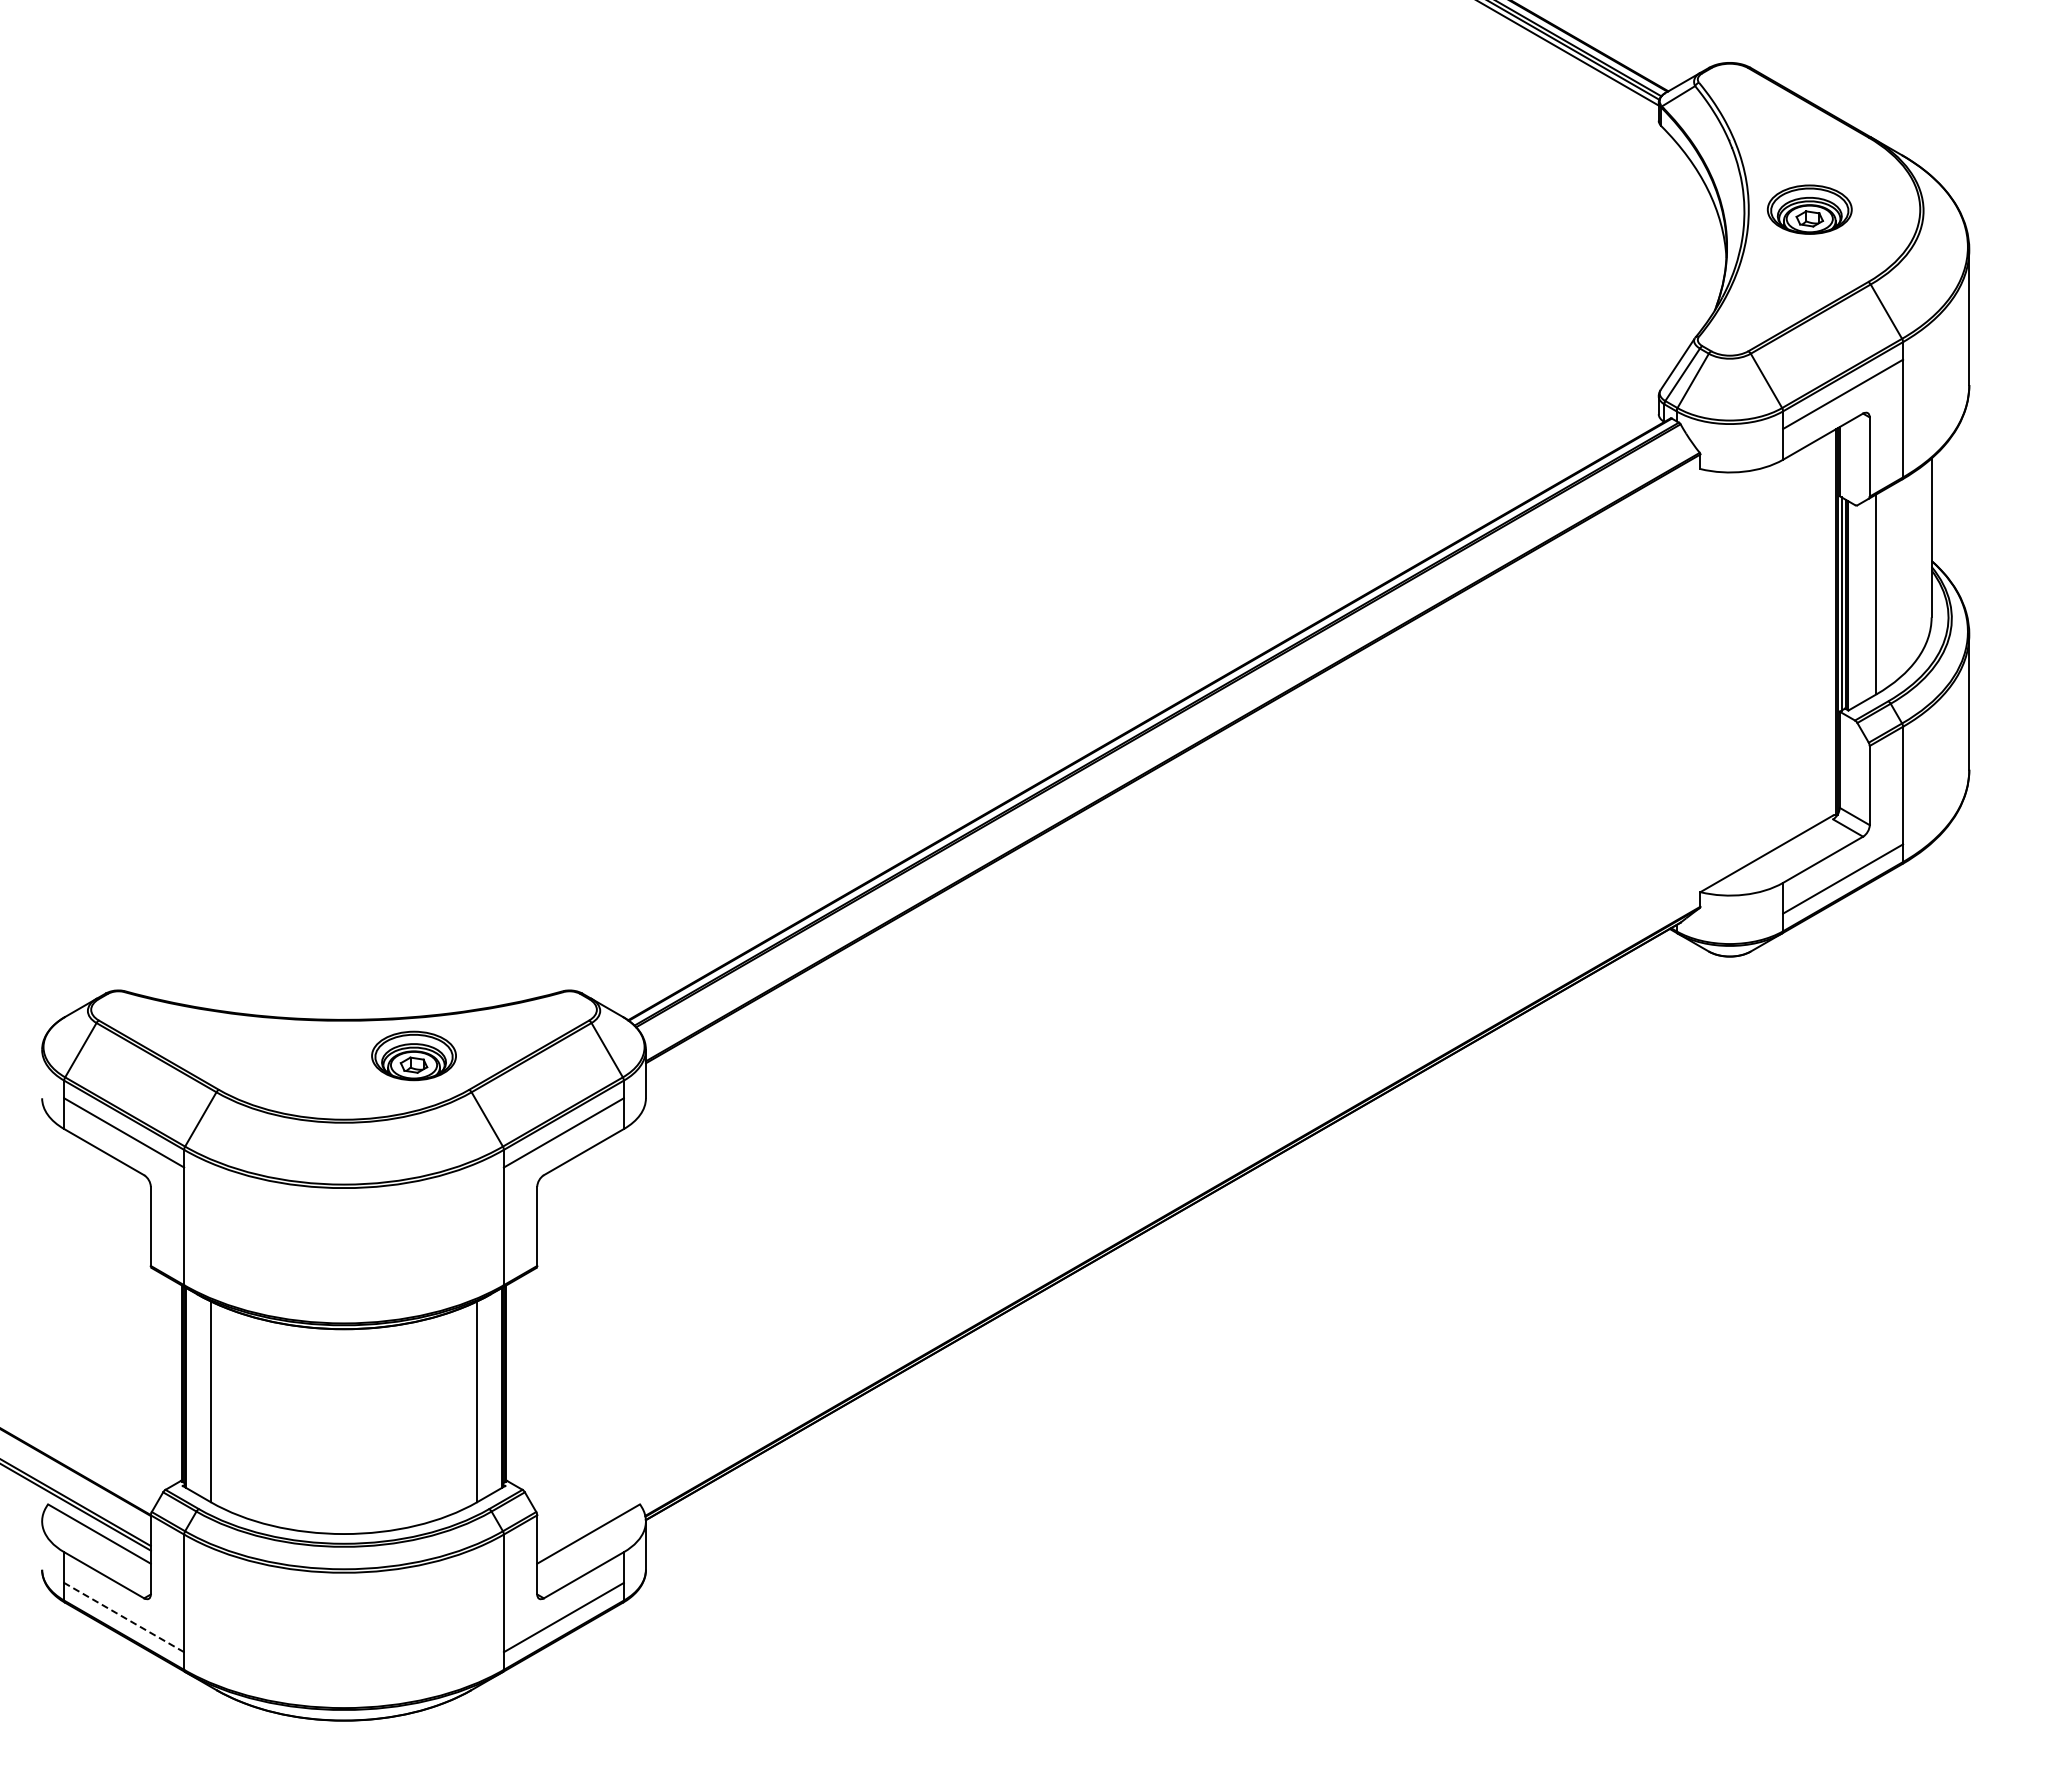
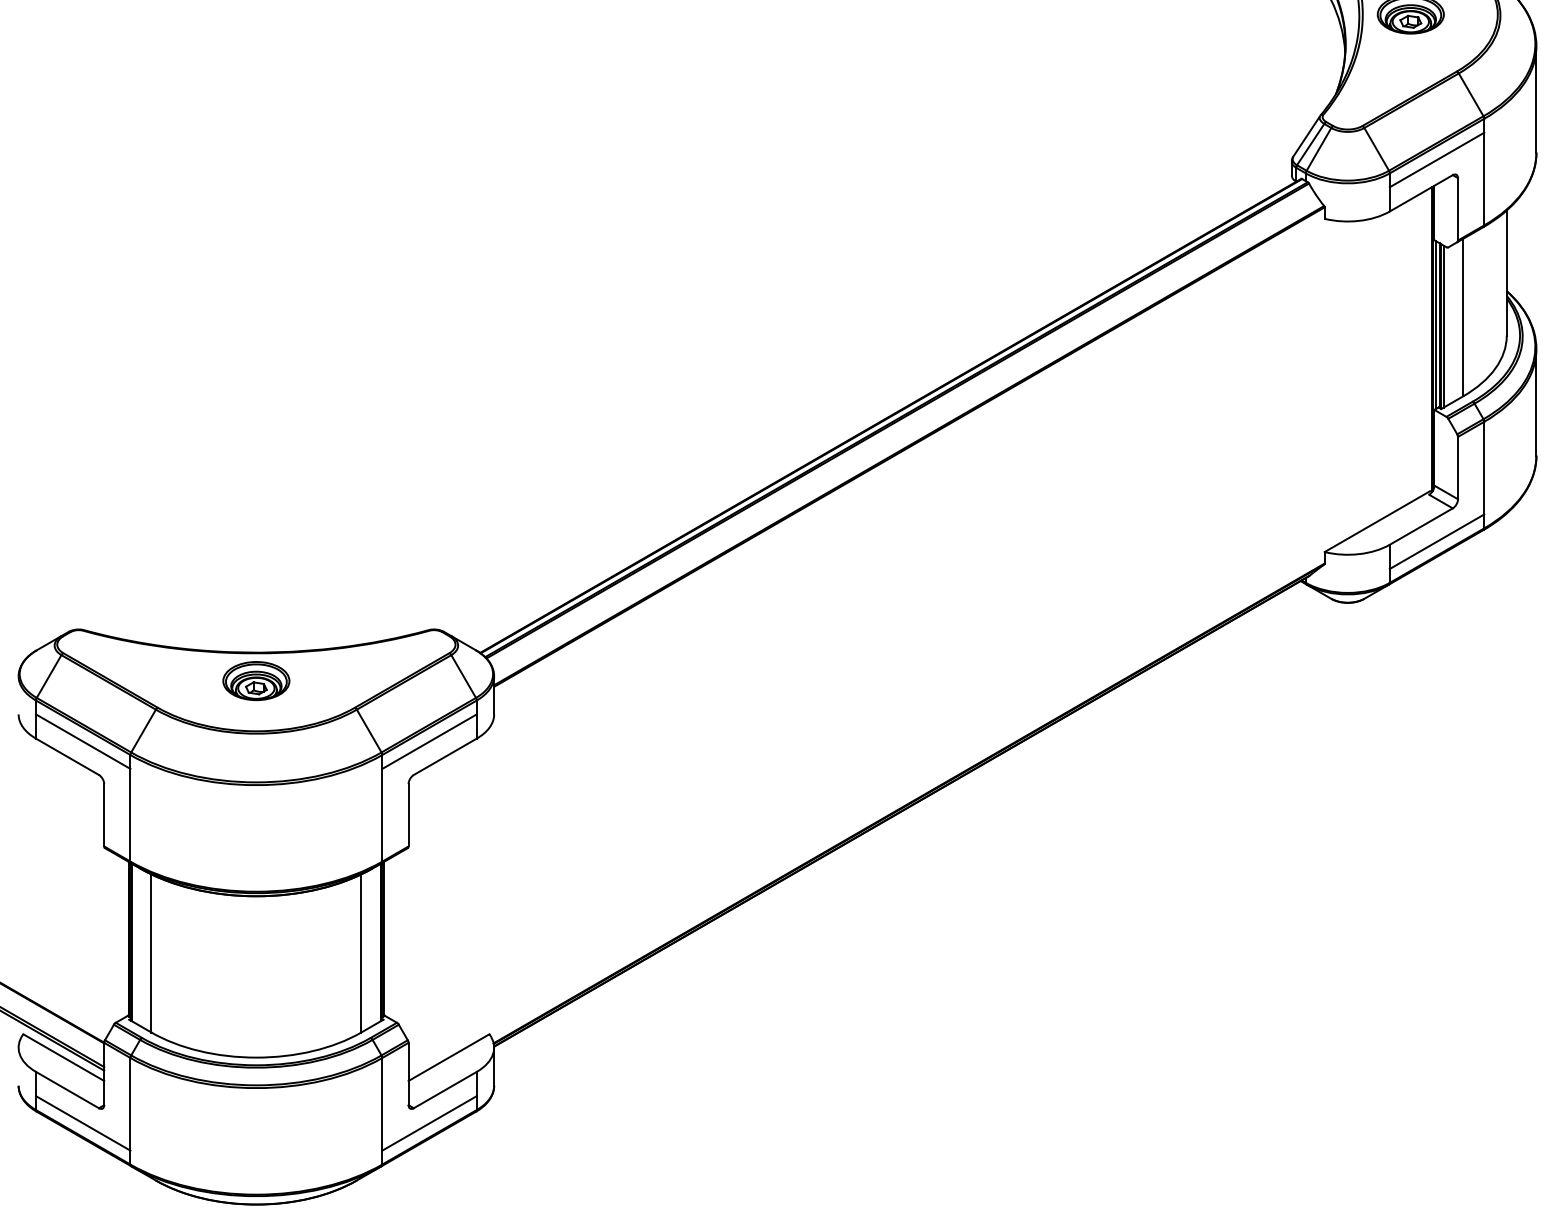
line: (1851, 605) -> (1443, 326), added
part: (413, 1055) -> (255, 680), moved
line: (123, 1617) -> (82, 1123), dashed -> solid

